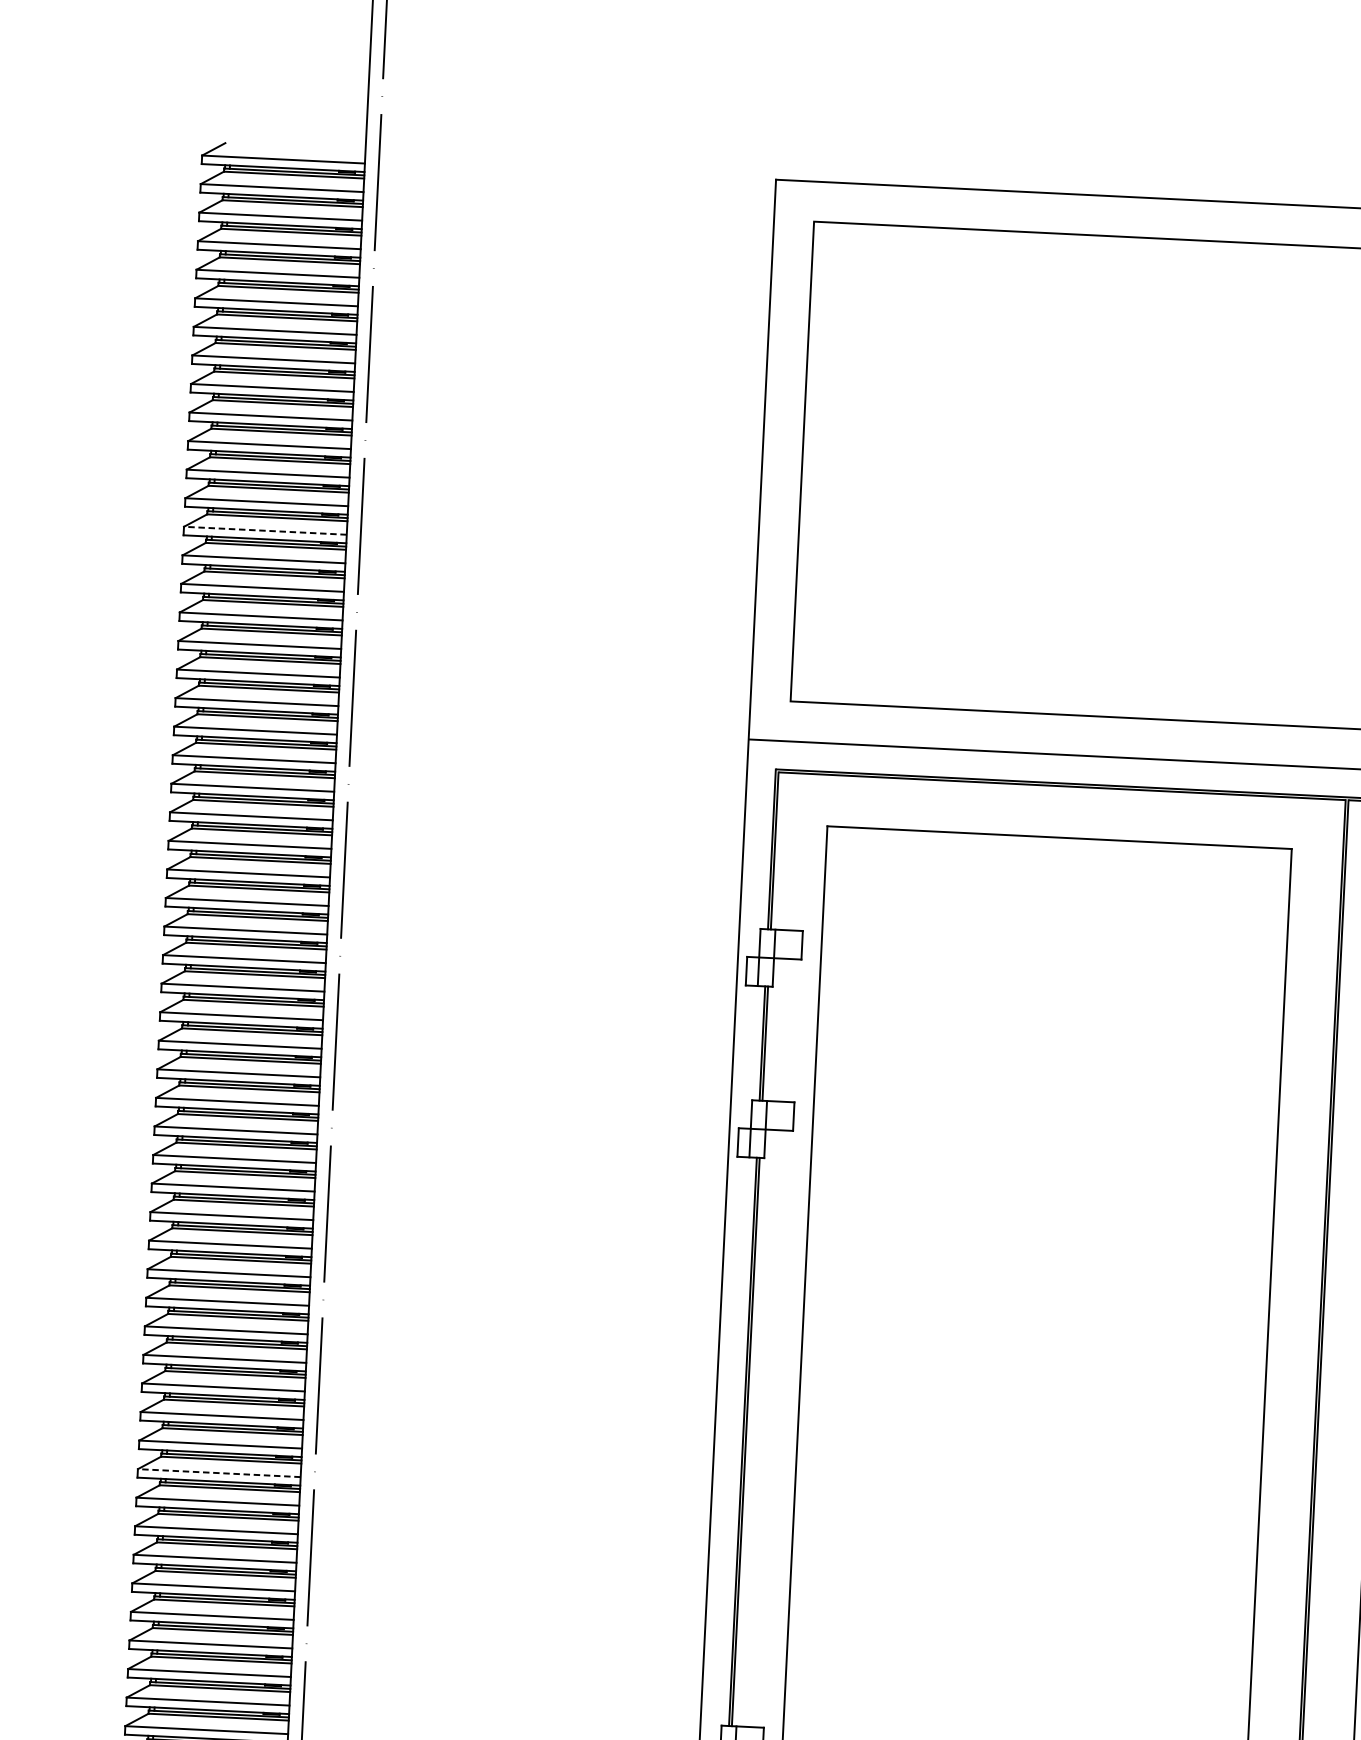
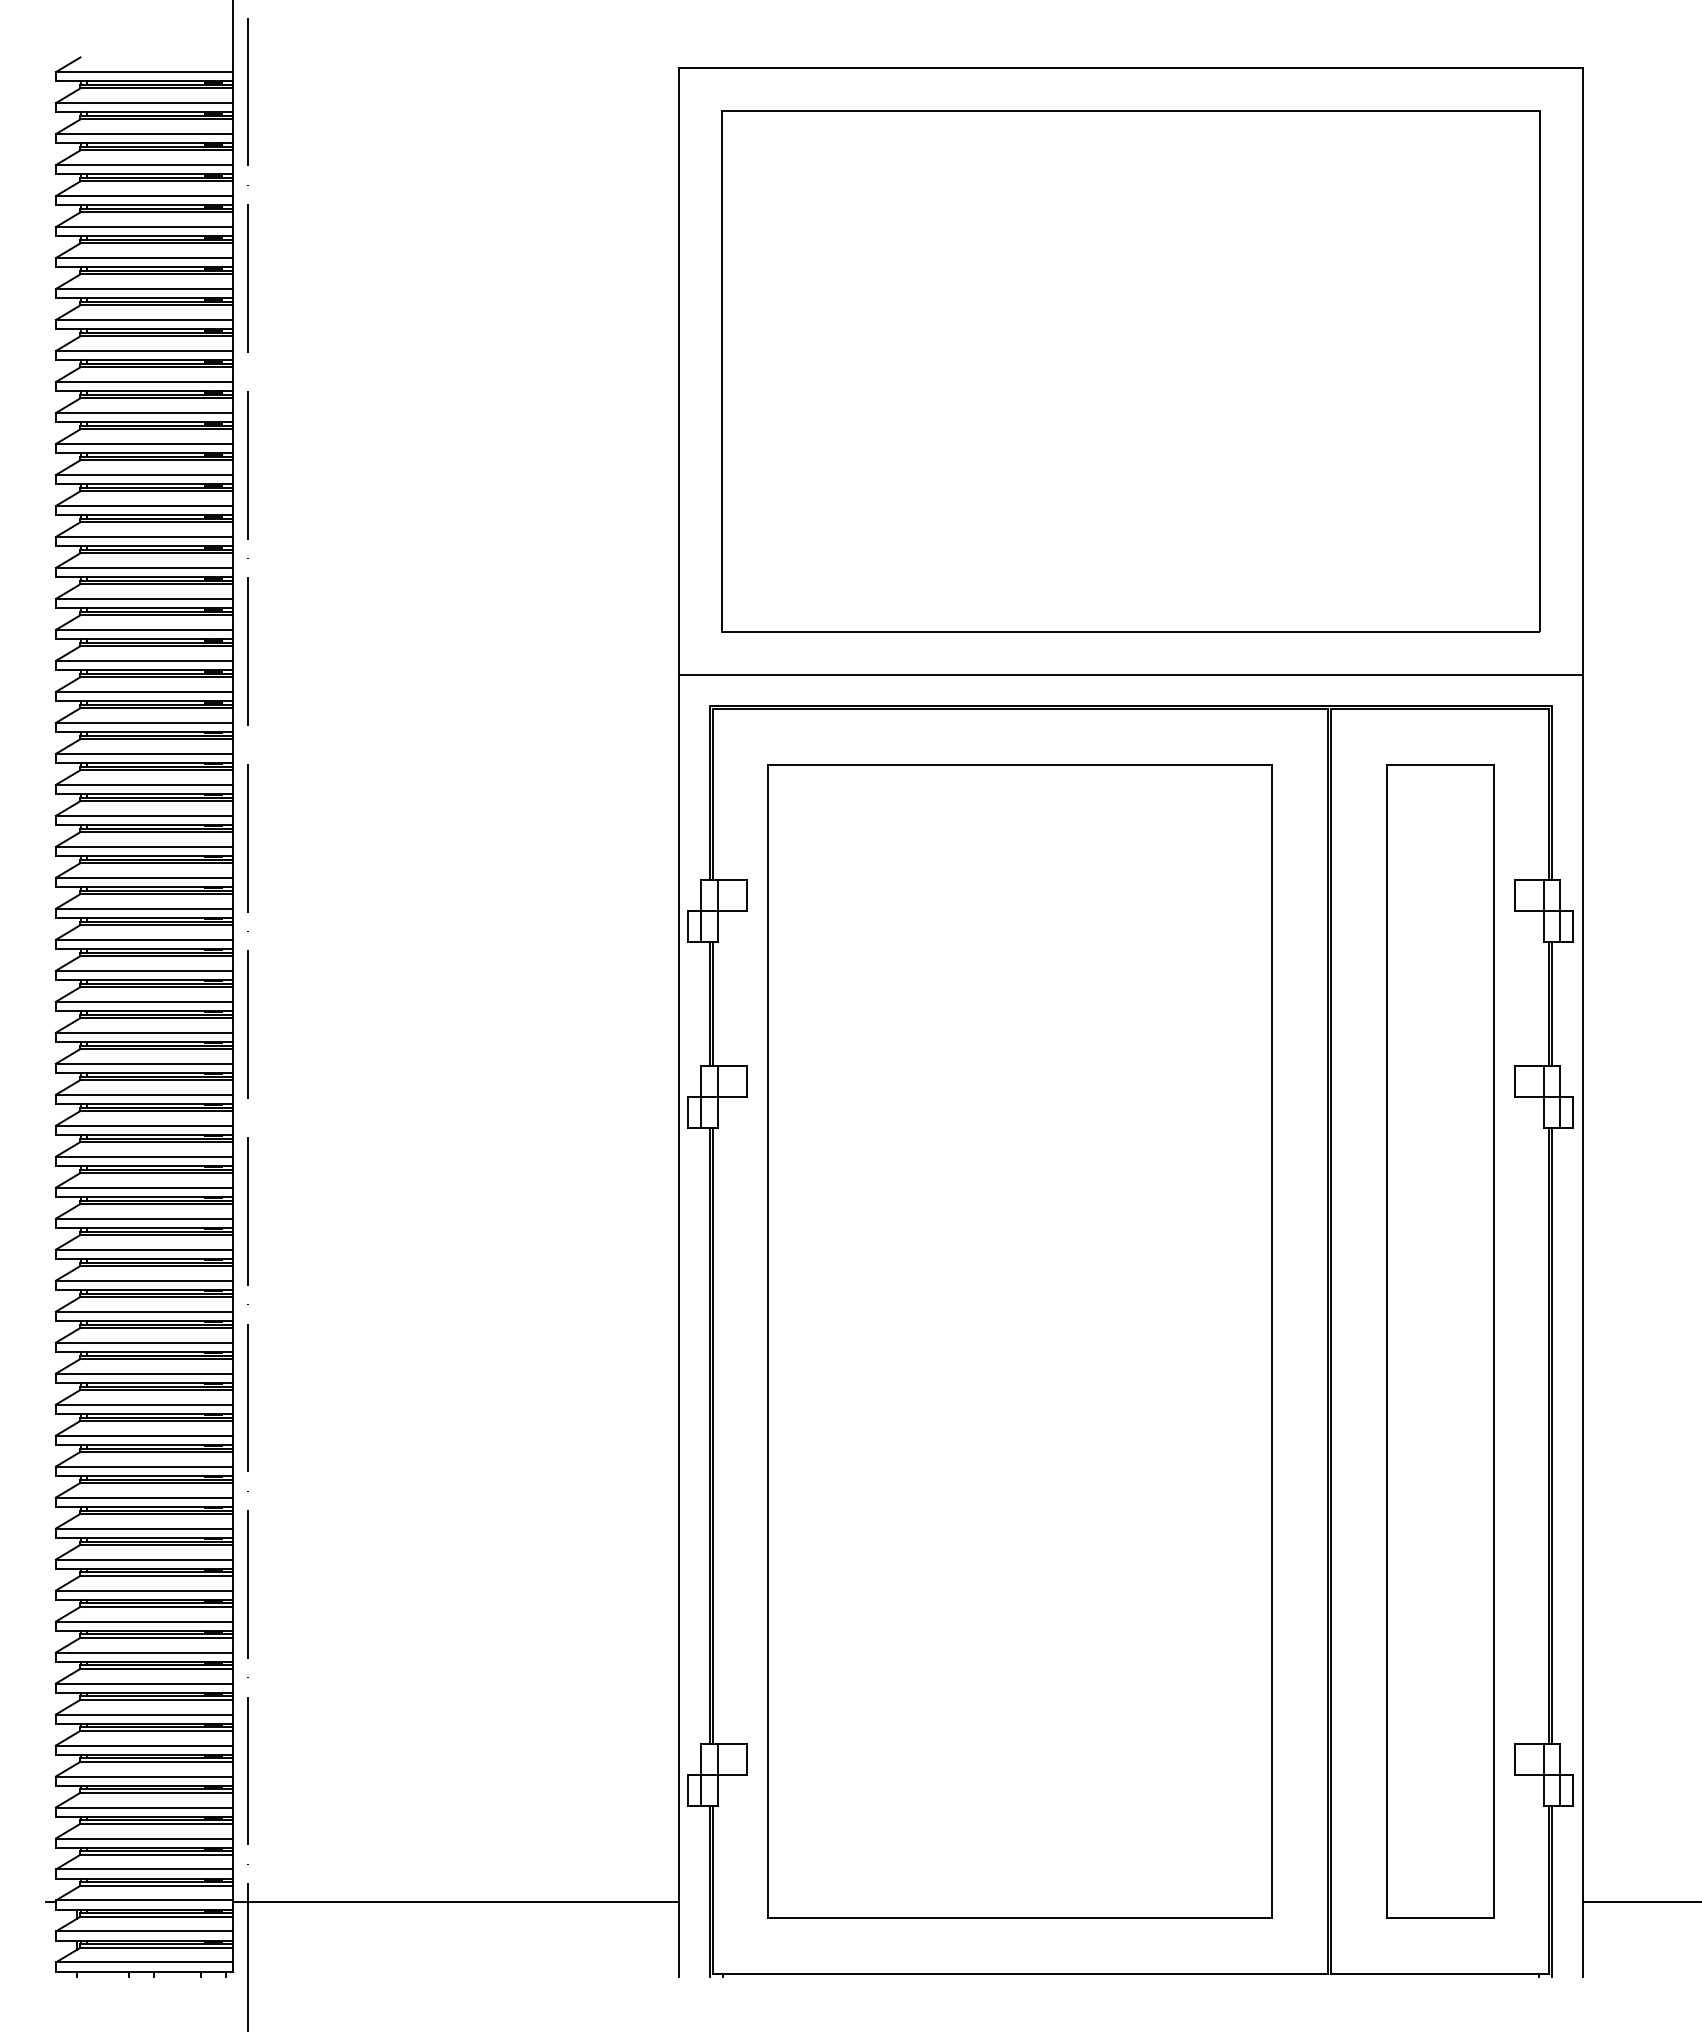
line: (264, 530) -> (143, 474), dashed -> solid
line: (218, 1472) -> (143, 1497), dashed -> solid

